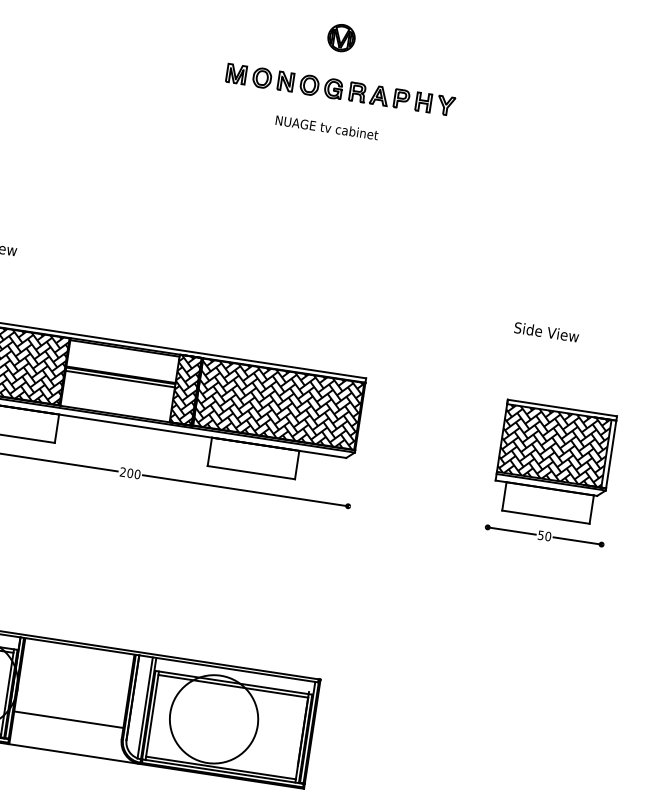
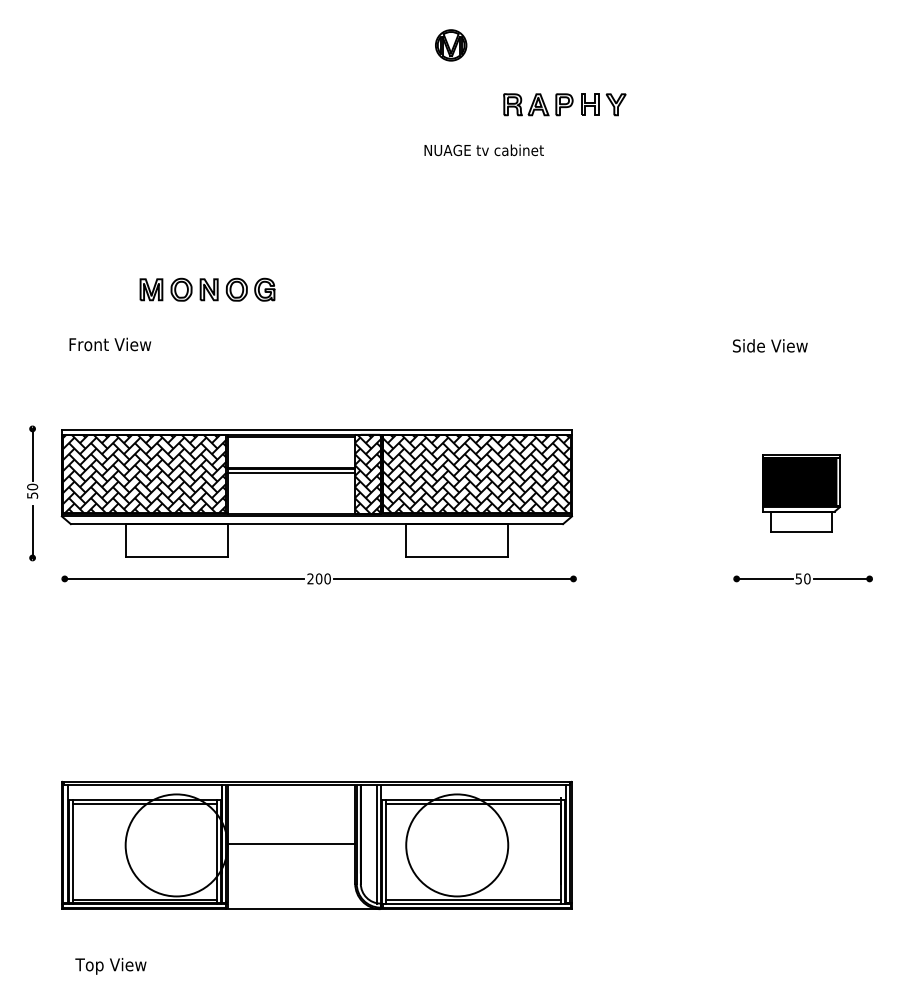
part: (341, 38) -> (451, 45), moved
part: (284, 81) -> (207, 289), moved
part: (554, 462) -> (801, 493), size x0.6
line: (68, 719) -> (291, 843), moved

